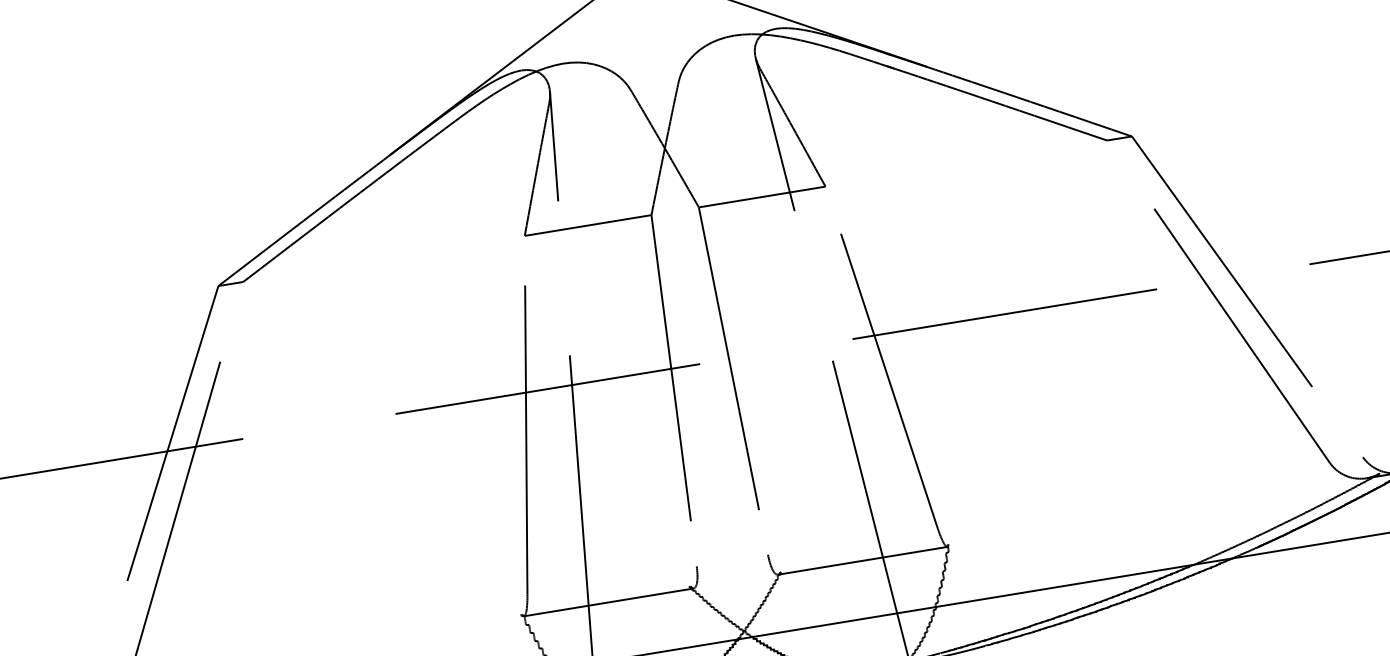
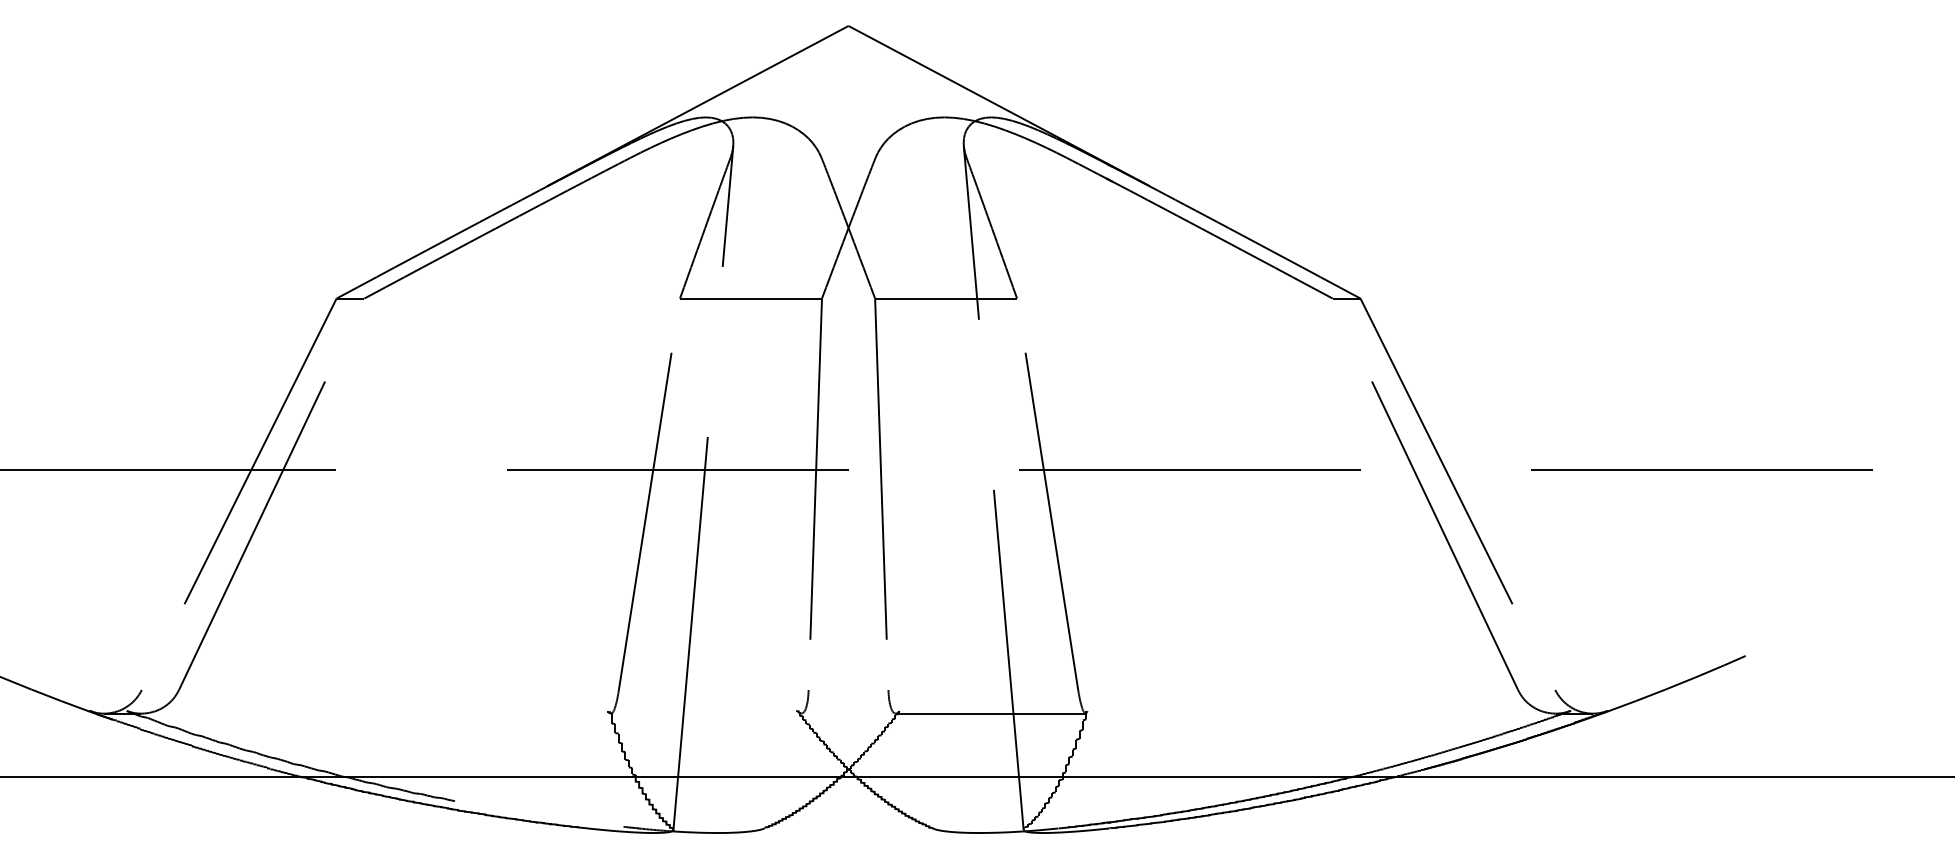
line: (609, 602) -> (706, 713), removed

